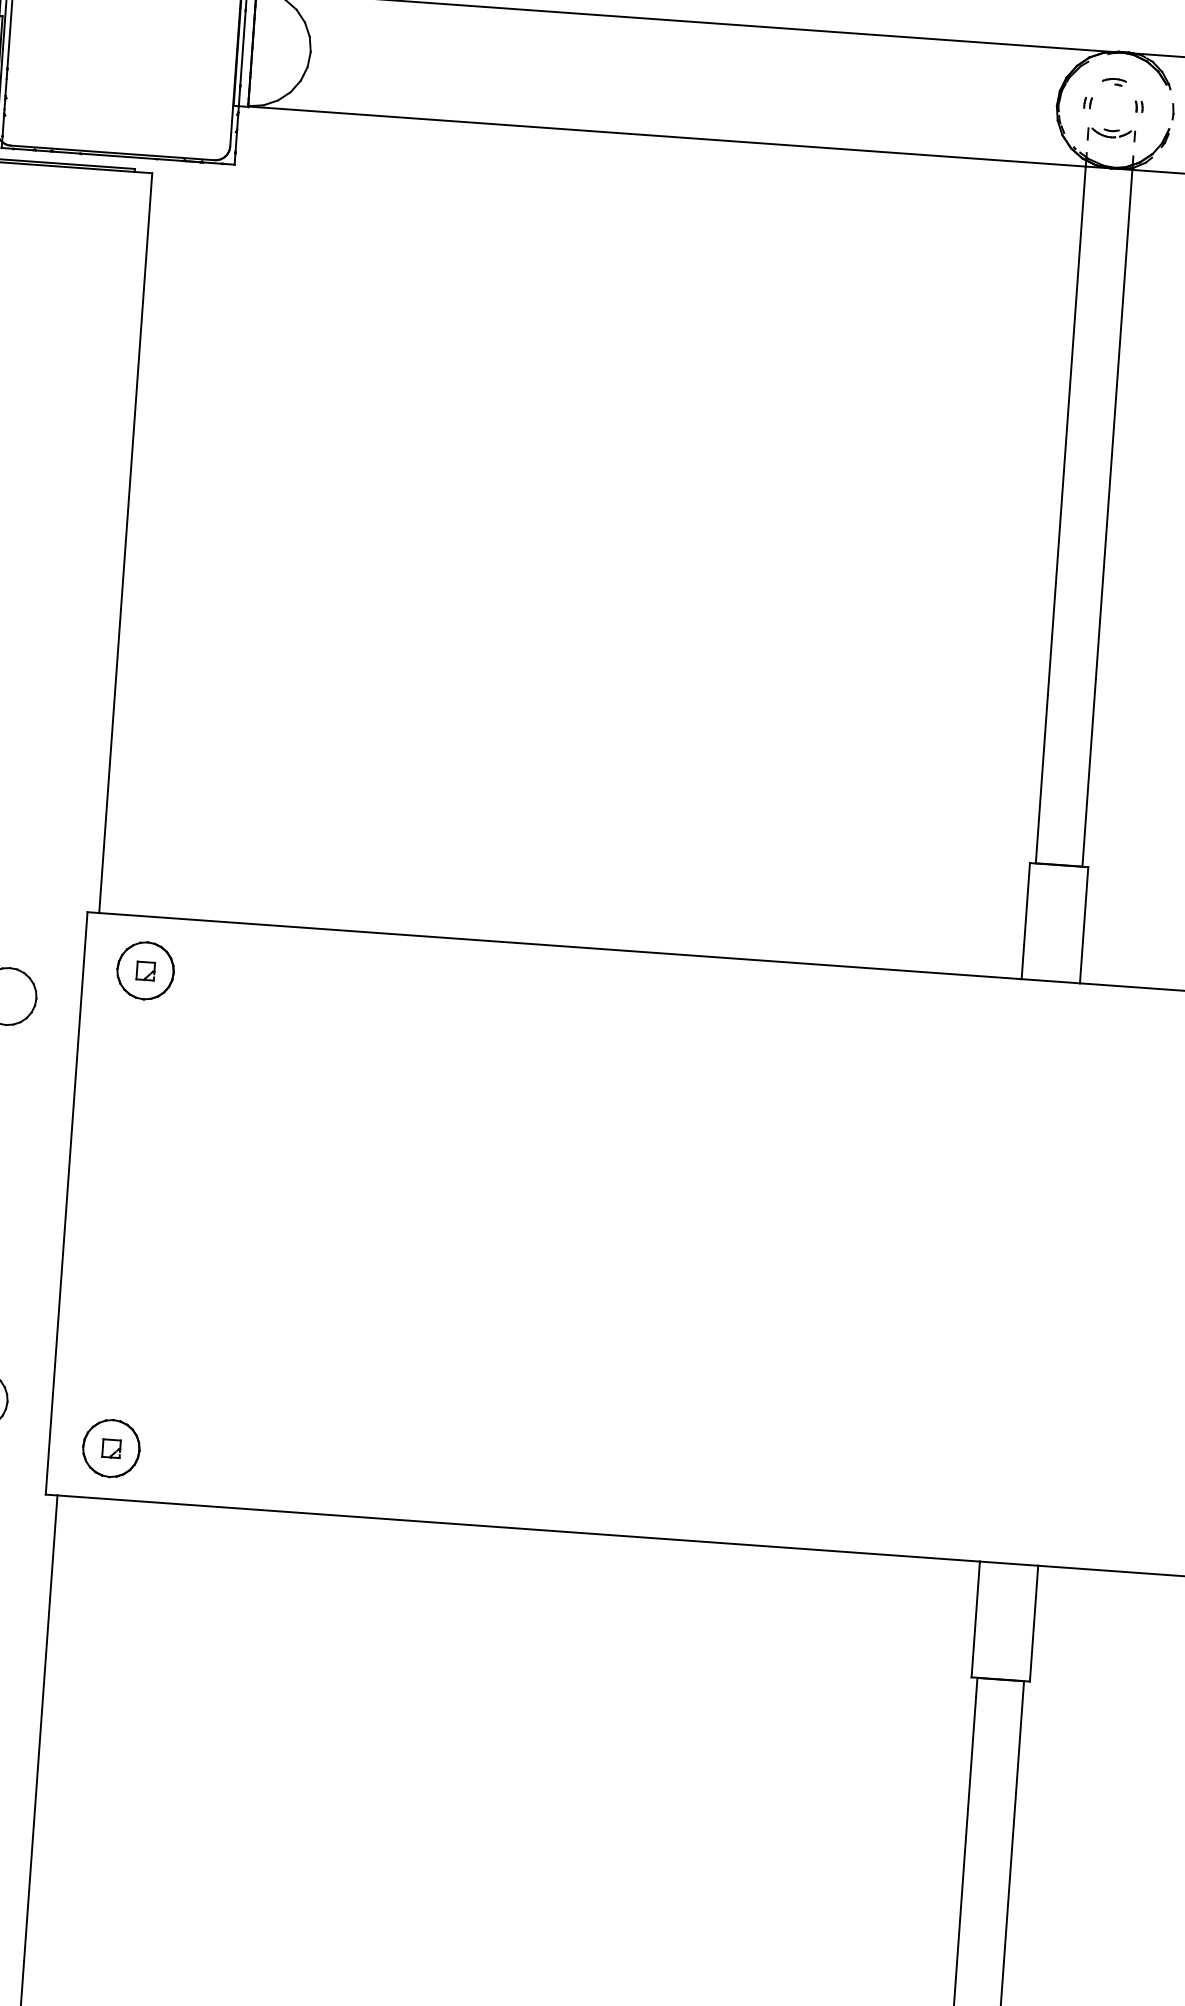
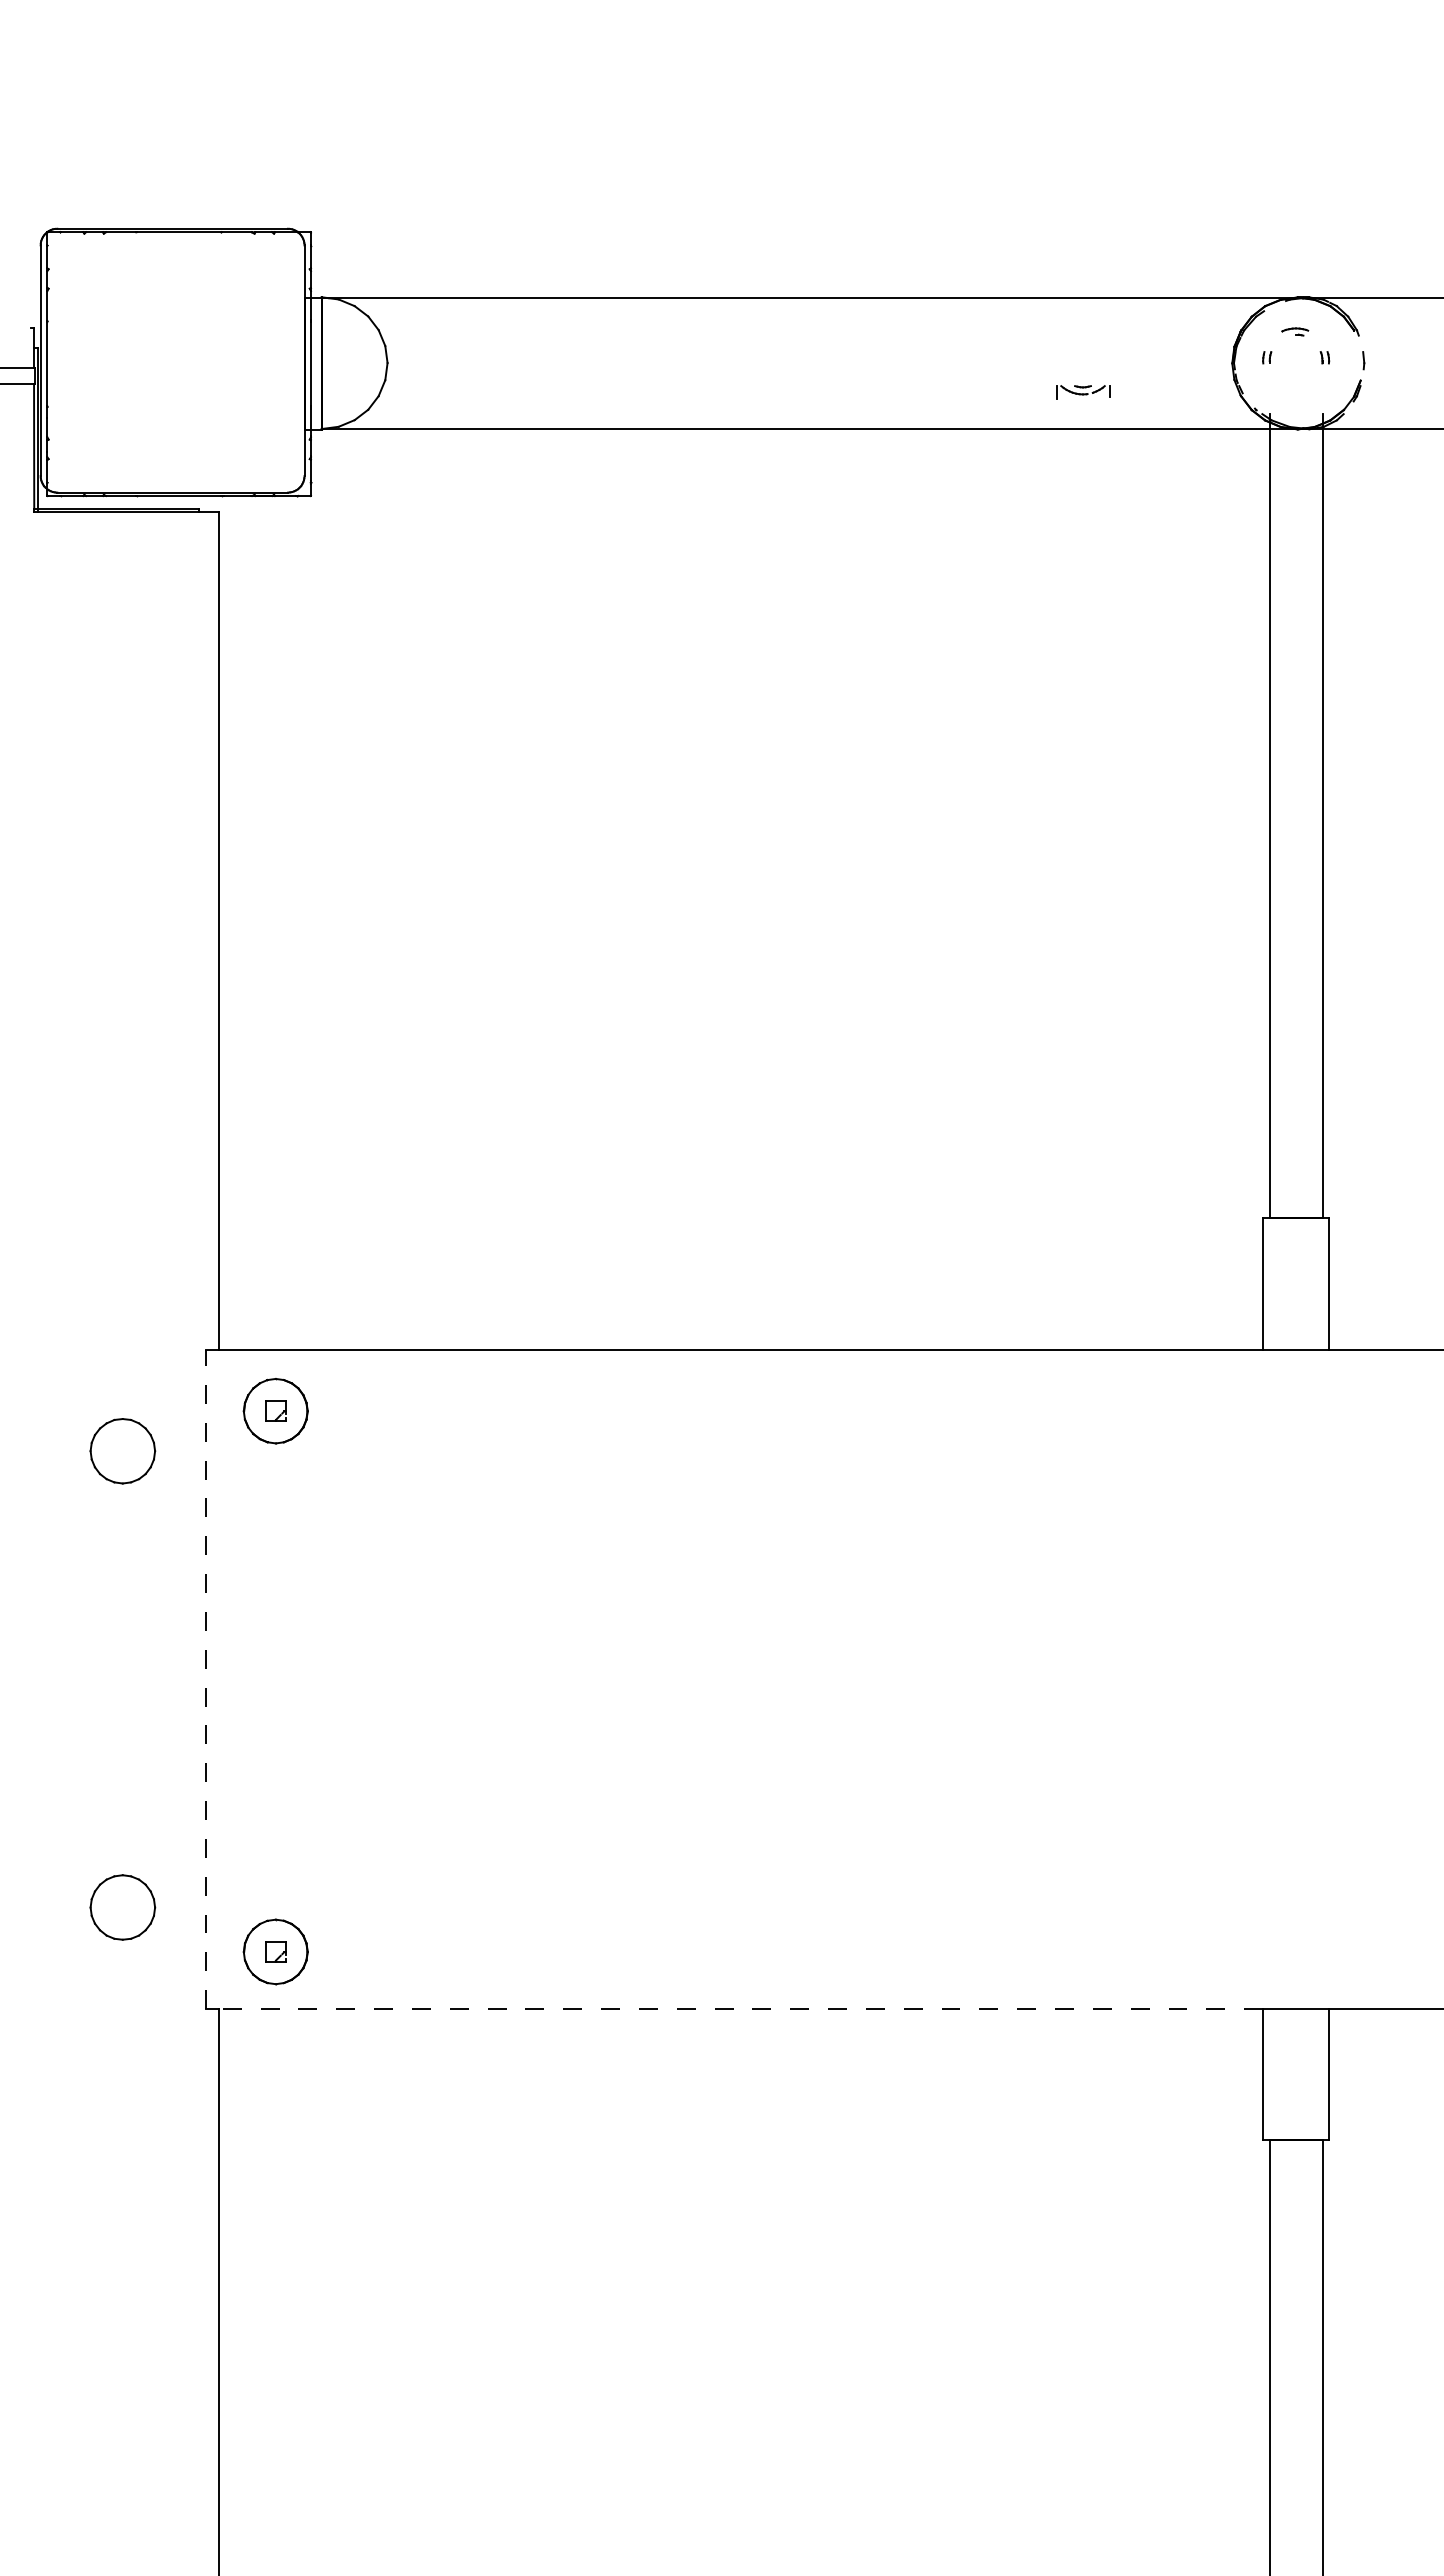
part: (1111, 135) -> (1083, 392), moved
line: (66, 1203) -> (205, 1679), solid -> dashed
line: (518, 1528) -> (740, 2009), solid -> dashed

